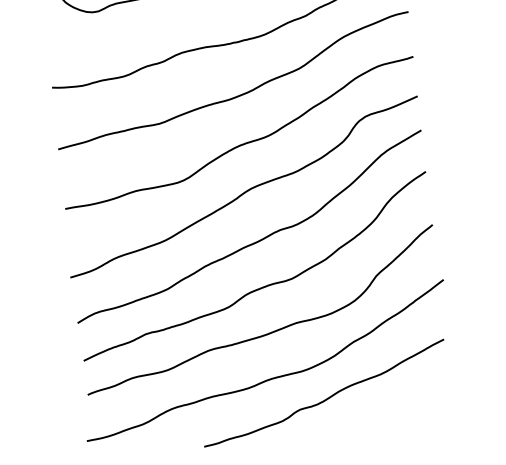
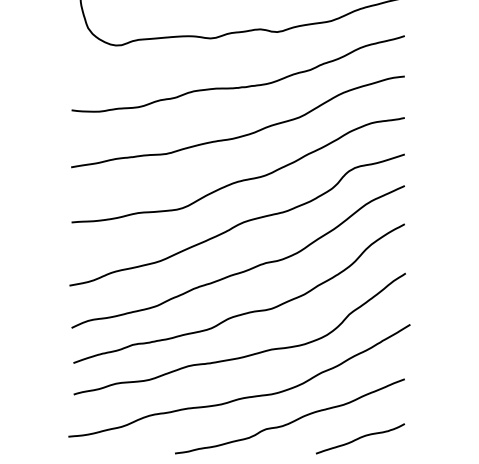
curve: (403, 408) -> (360, 438), added

